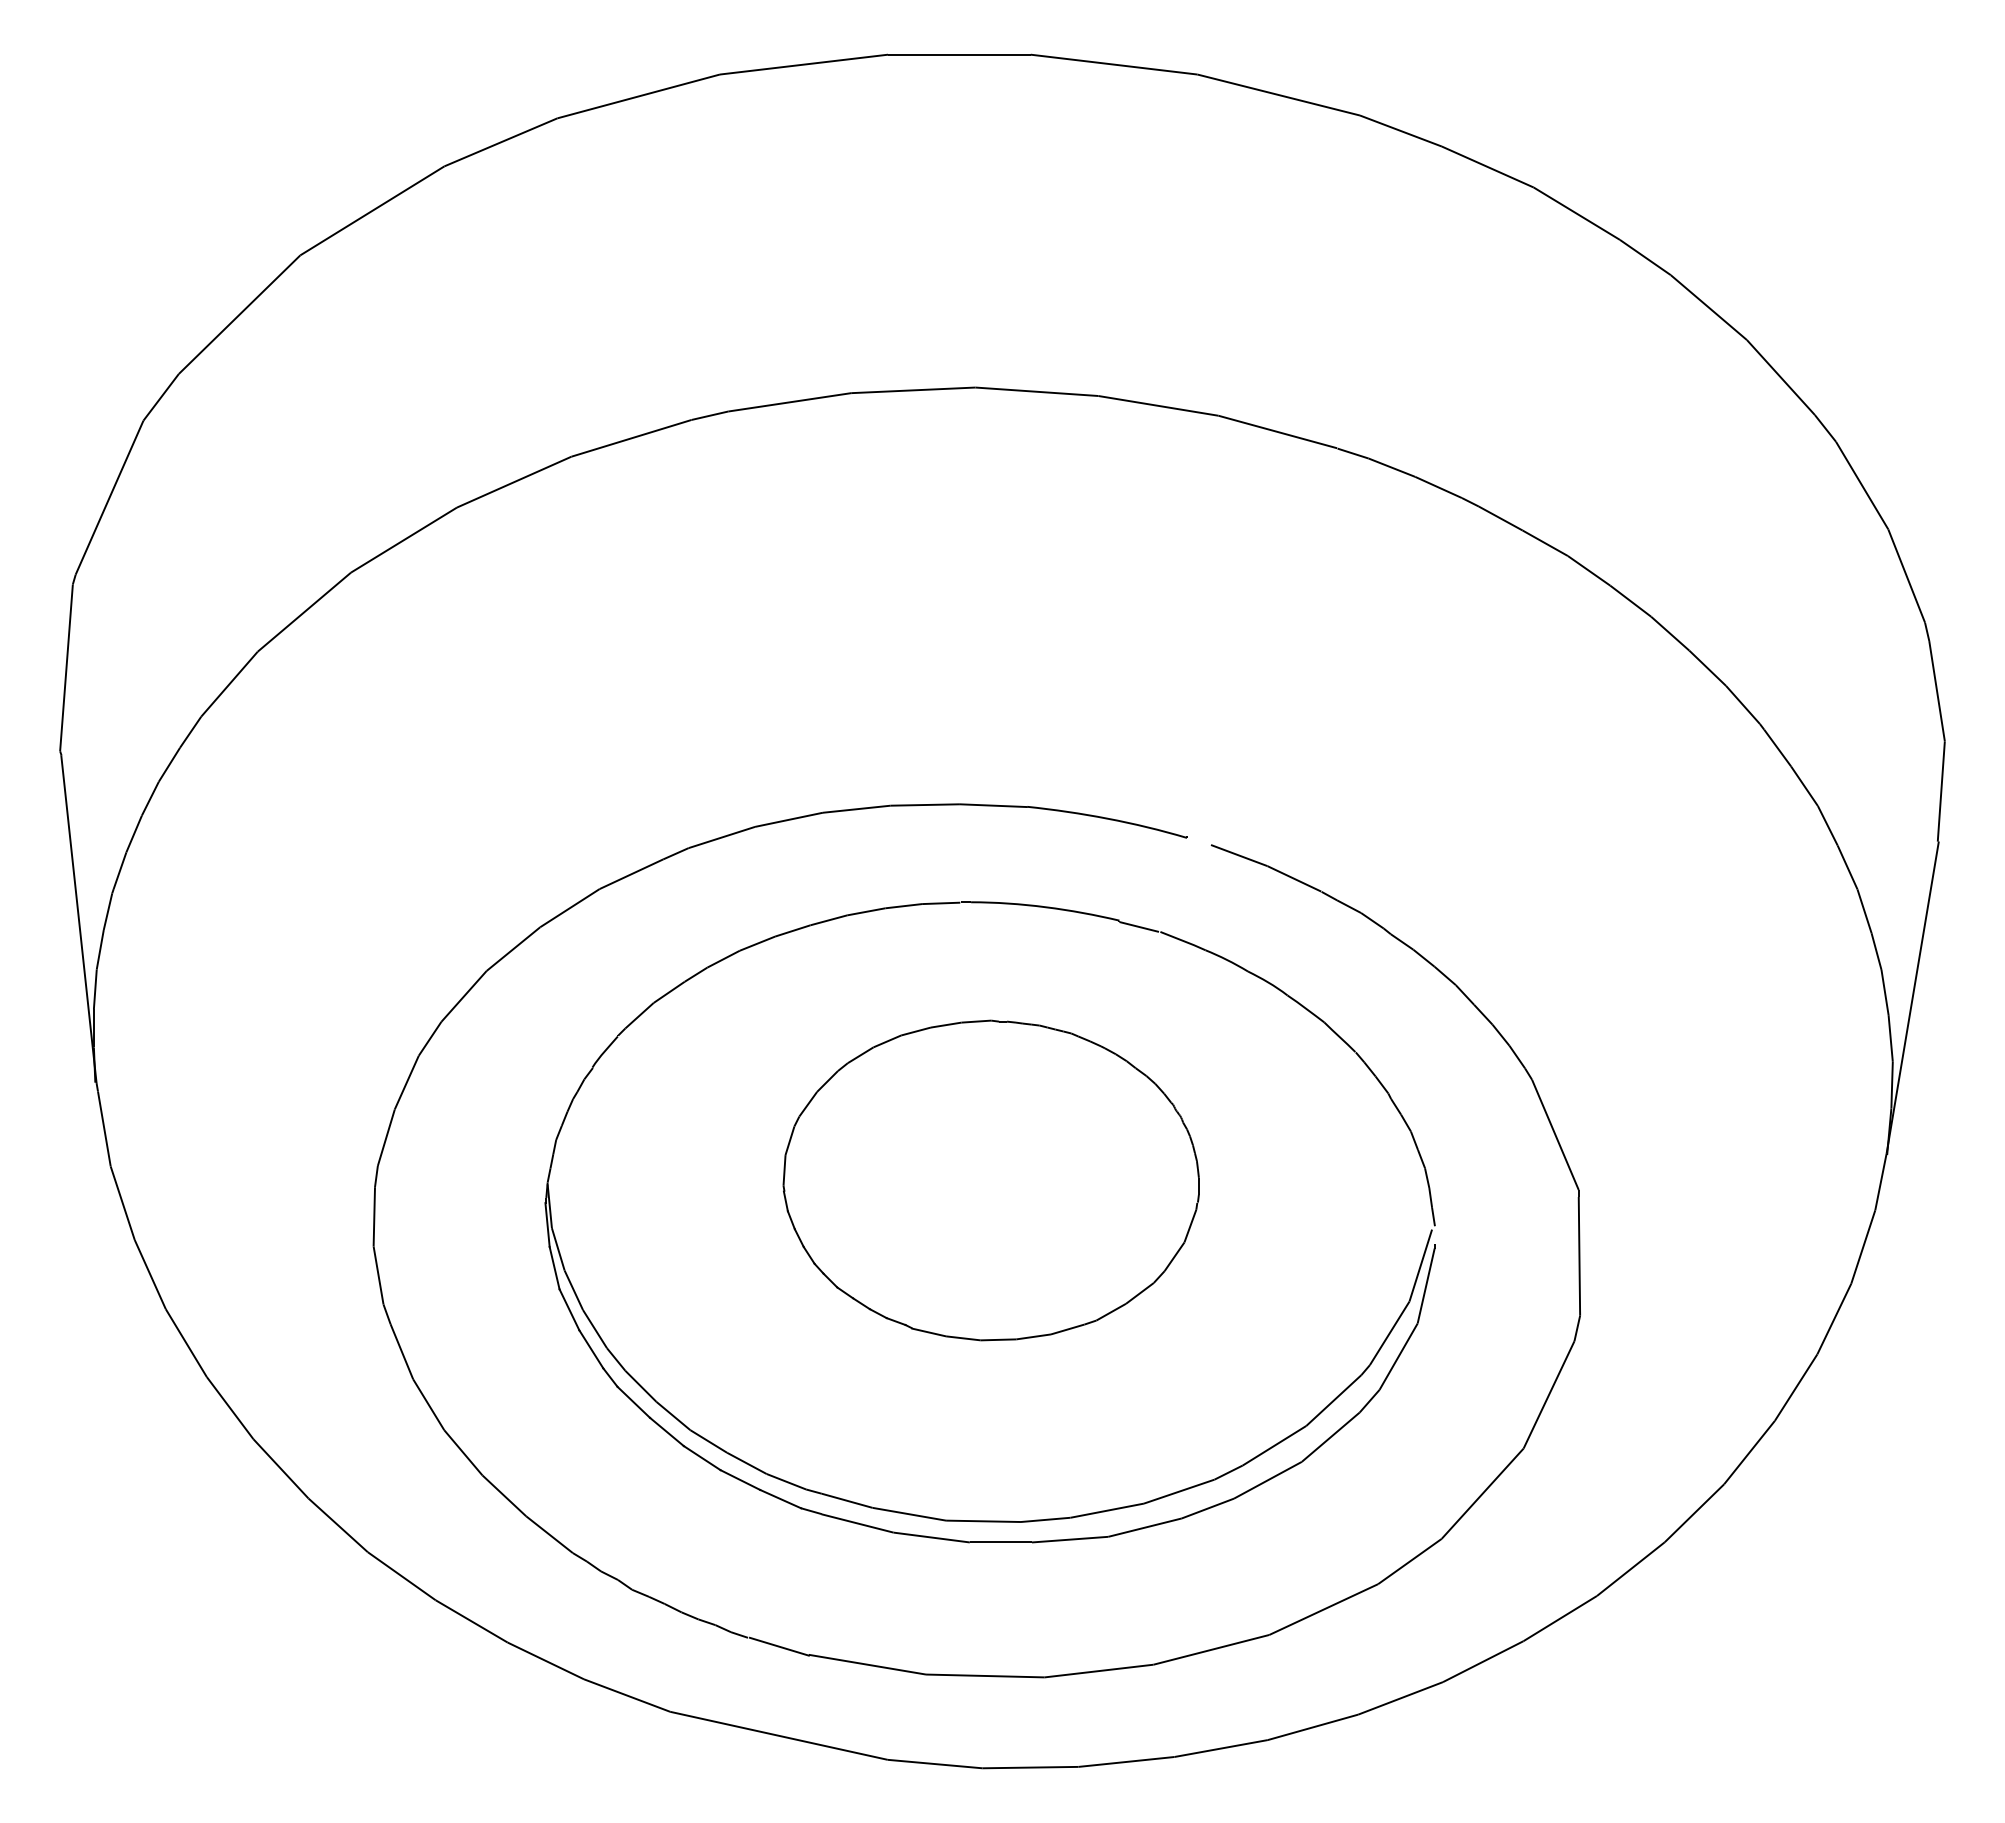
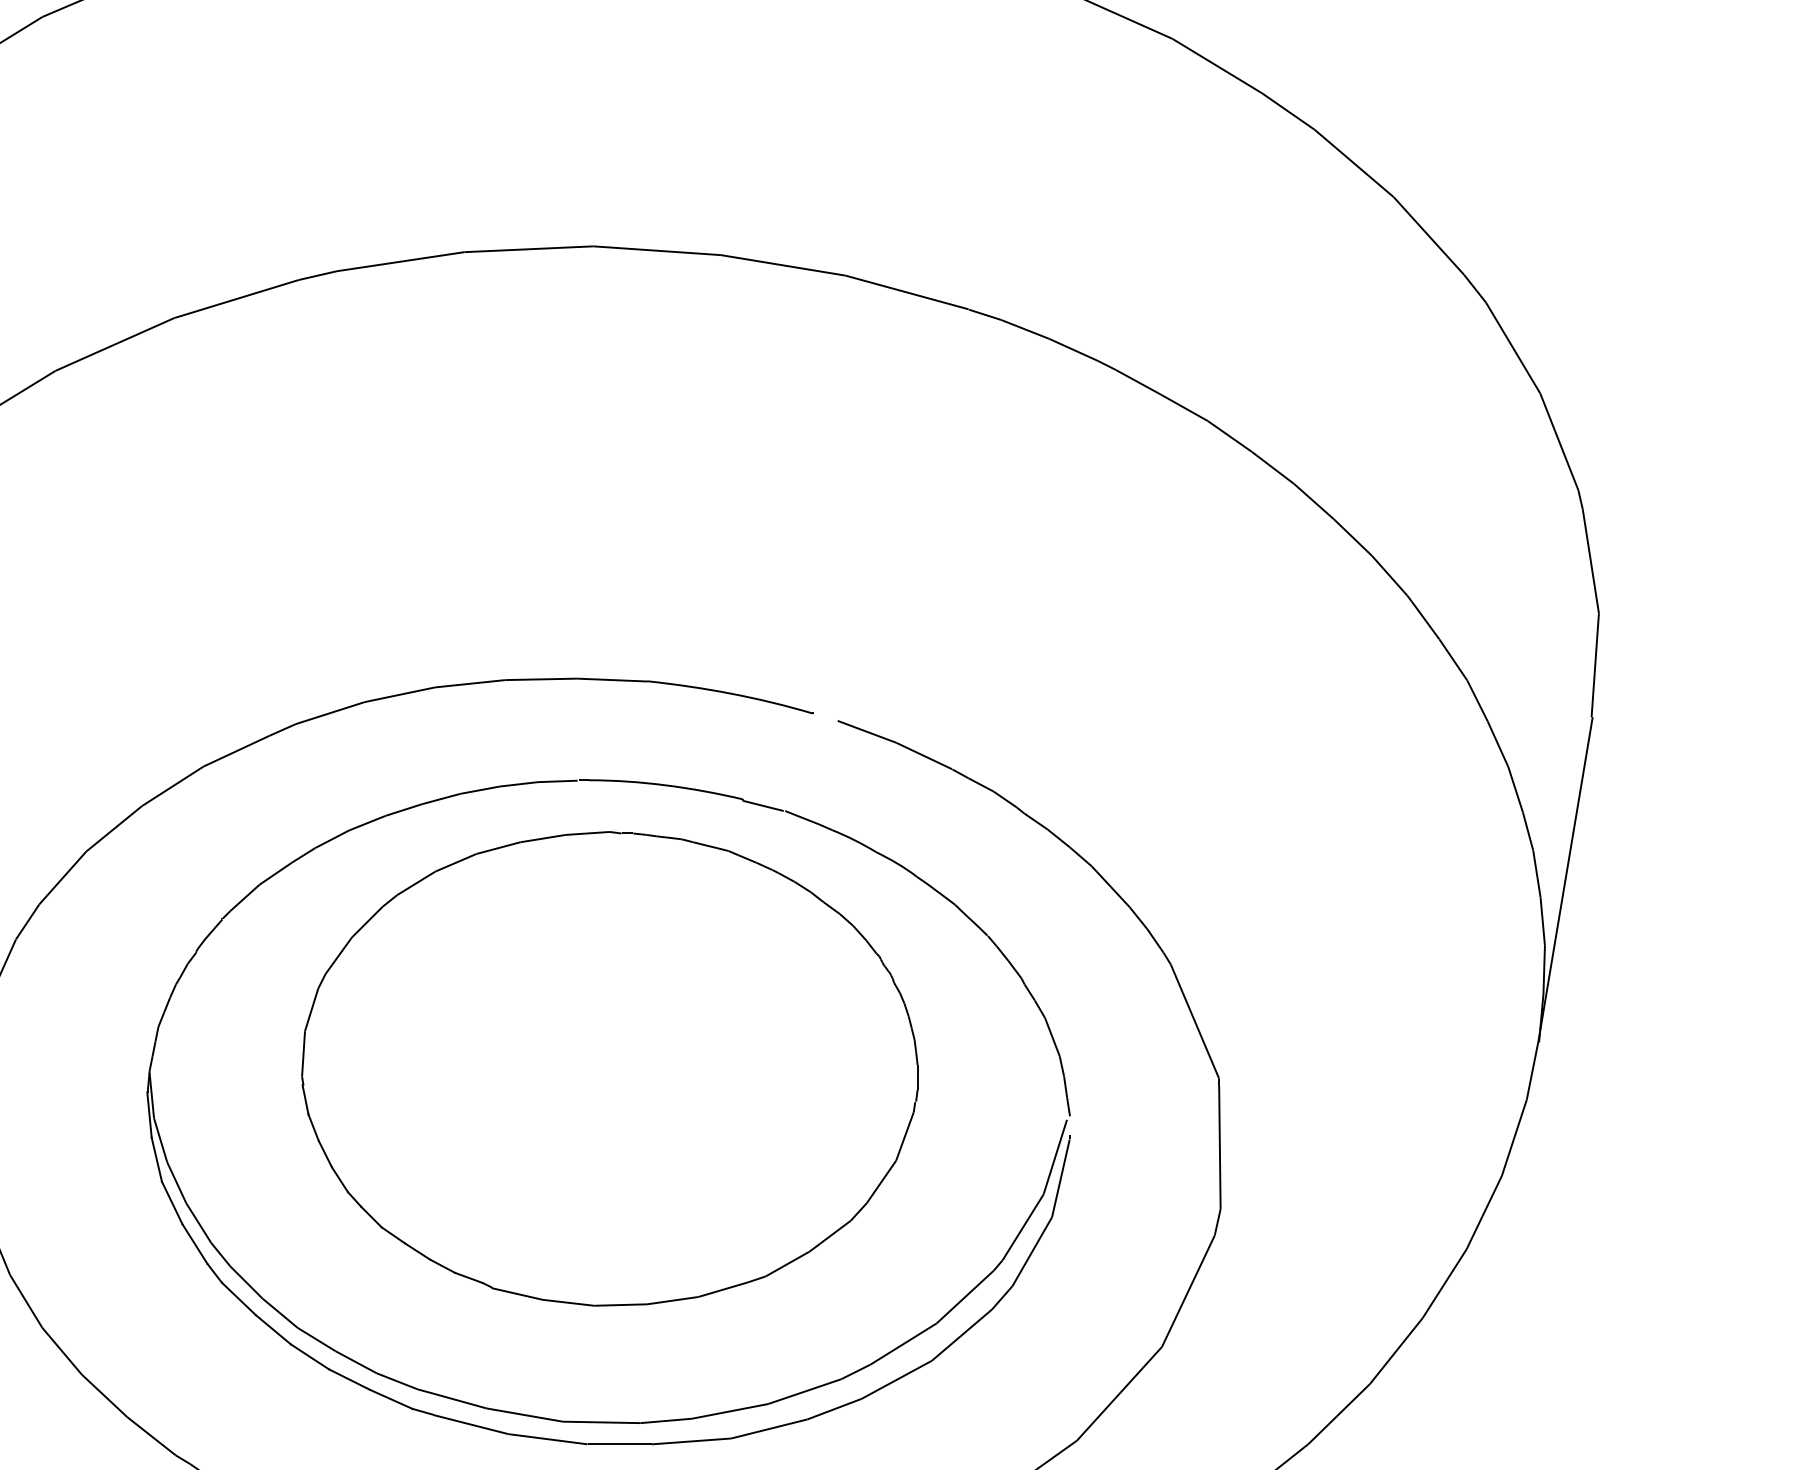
part: (990, 1180) -> (608, 1068), size x1.43

